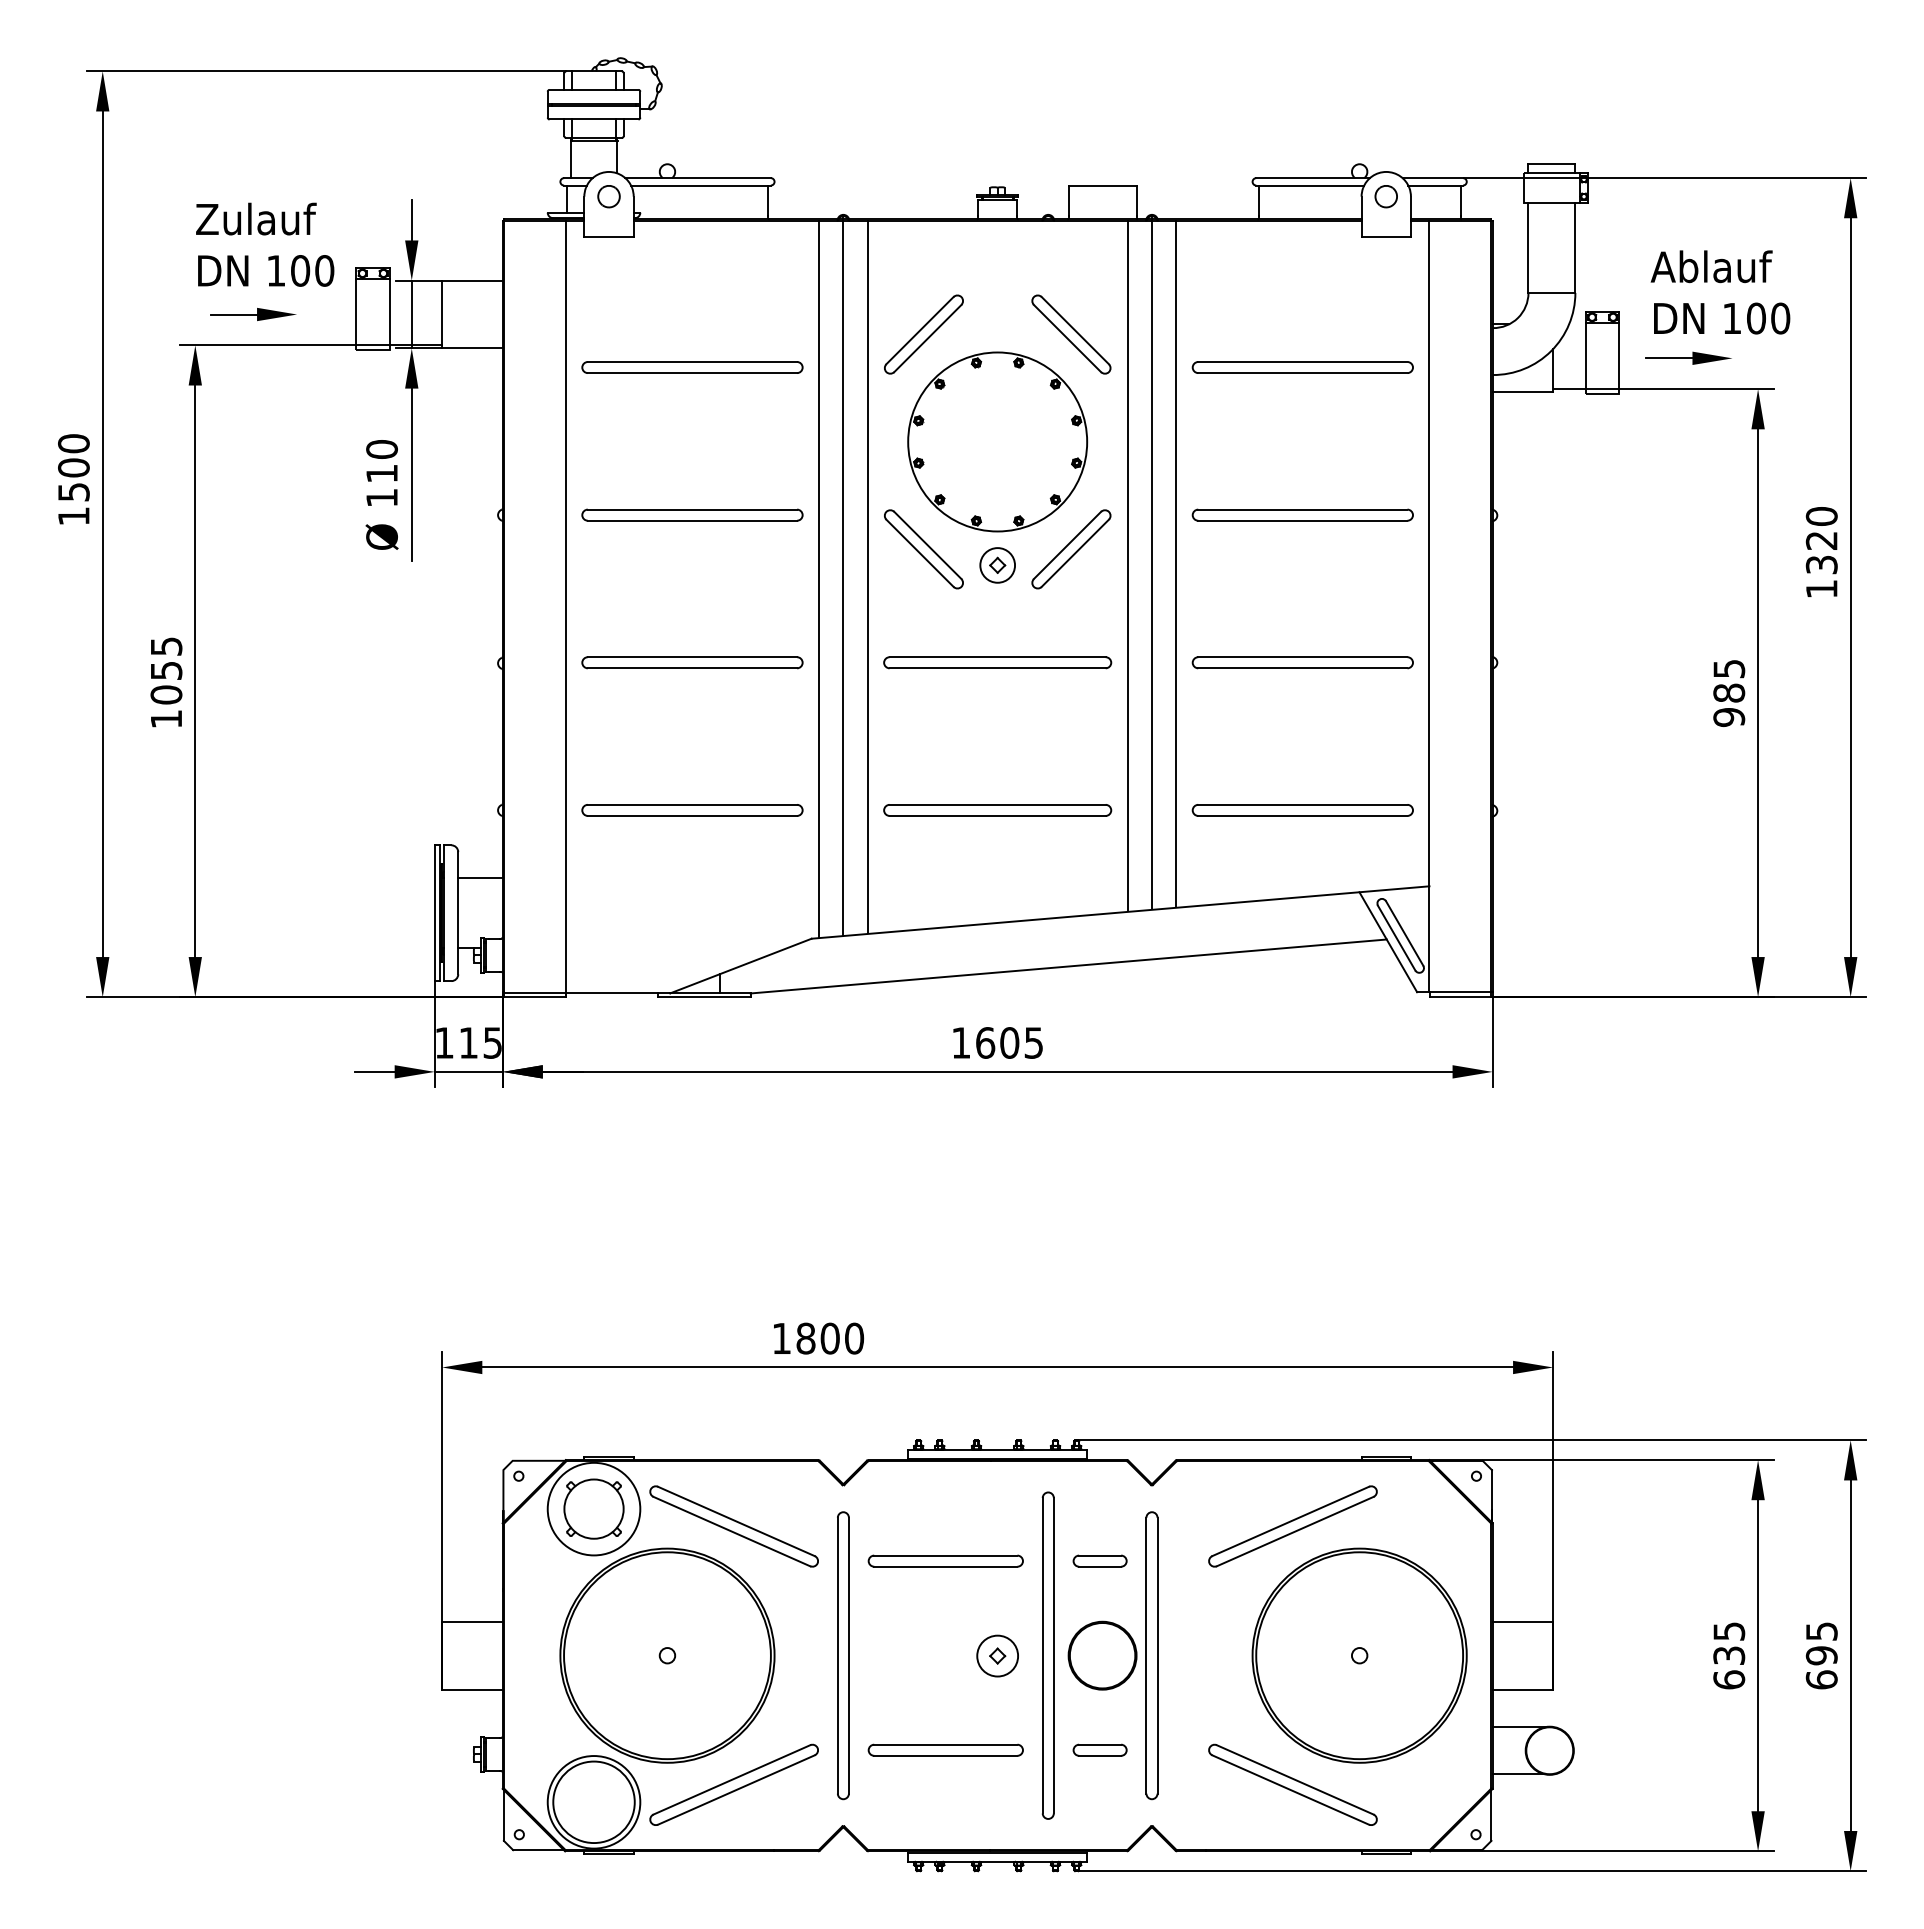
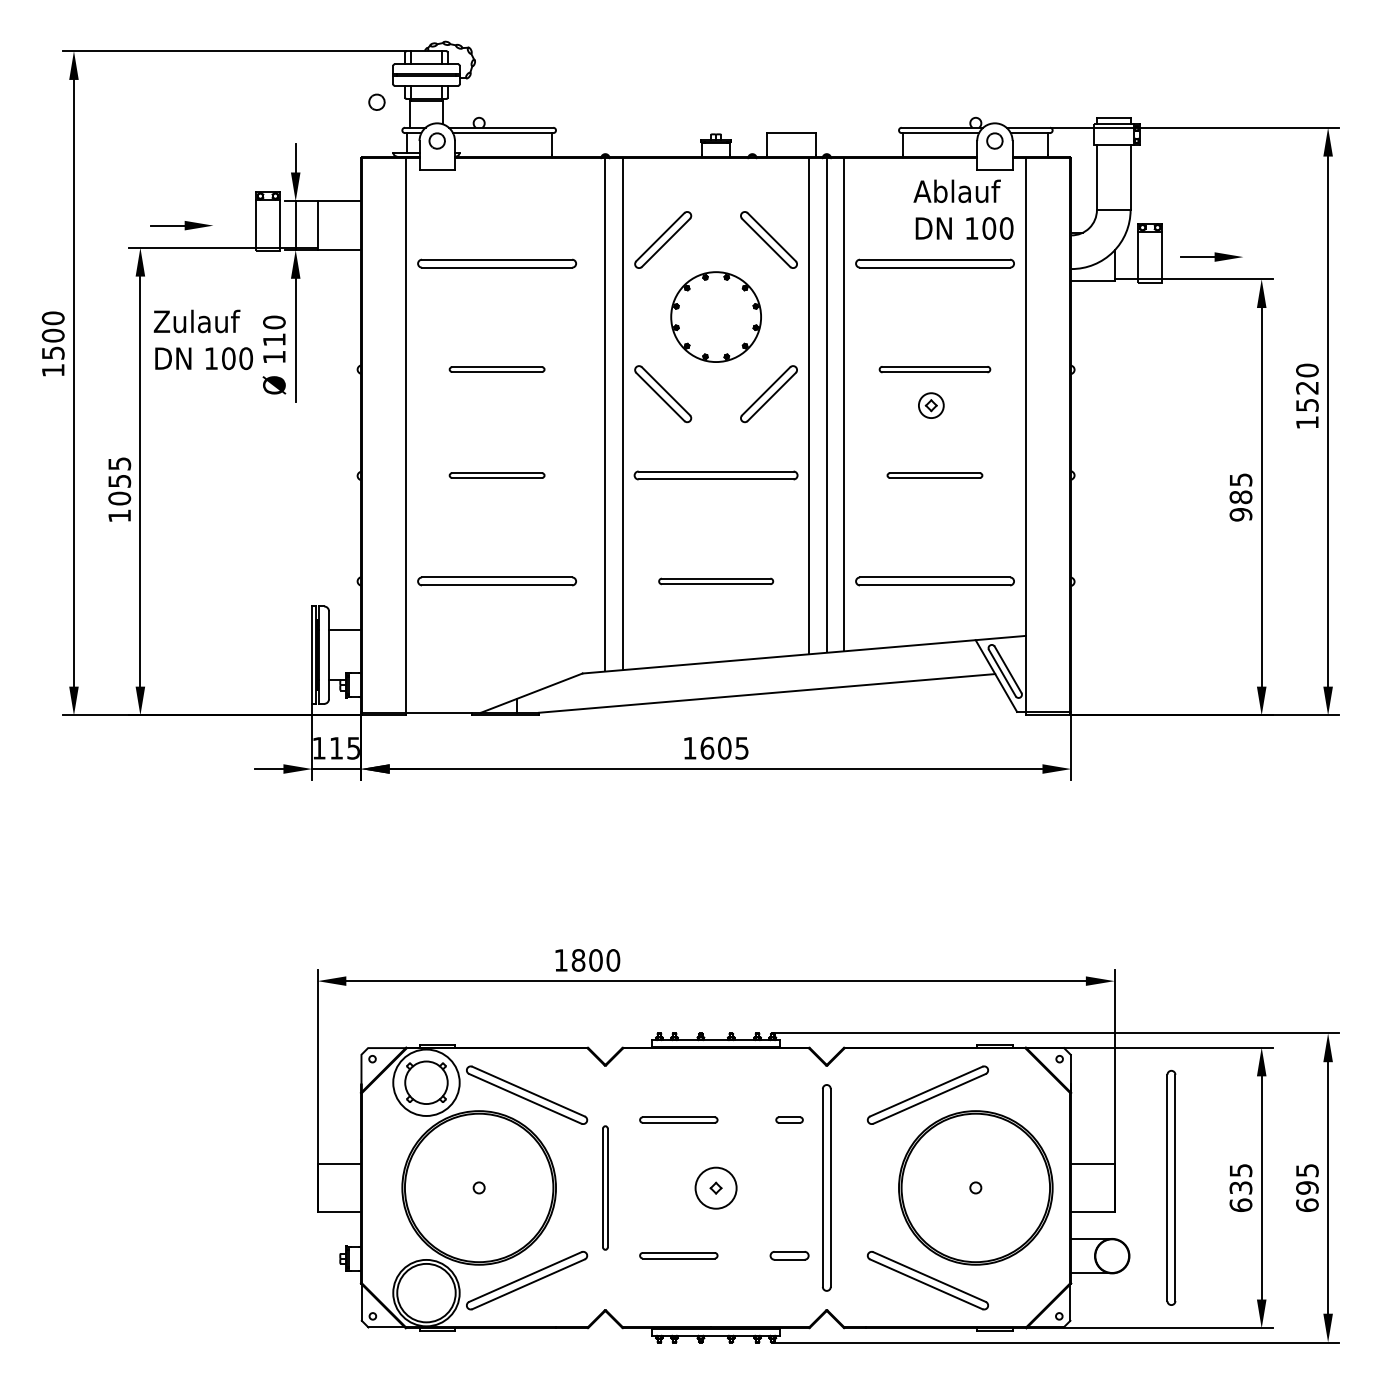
part: (524, 142) -> (376, 102), added
text: (265, 244) -> (203, 339), moved
text: (1720, 292) -> (963, 209), moved
part: (997, 441) -> (715, 316), size x0.7
part: (692, 514) -> (497, 369), size x0.6
part: (1302, 514) -> (934, 369), size x0.7
text: (1821, 564) -> (1307, 404), 1320 -> 1520
part: (997, 565) -> (931, 405), moved
line: (819, 578) -> (588, 415), removed
part: (692, 662) -> (497, 475), size x0.6
part: (1302, 662) -> (934, 475), size x0.6
part: (997, 810) -> (715, 581), size x0.7
part: (945, 1560) -> (678, 1119), size x0.7
part: (1099, 1560) -> (789, 1119), size x0.7
part: (843, 1655) -> (605, 1187), size x0.6
circle: (997, 1655) -> (715, 1187), size x1.4
part: (1047, 1655) -> (1170, 1187), moved
part: (1102, 1655) -> (791, 1187), removed
part: (945, 1749) -> (678, 1255), size x0.7

